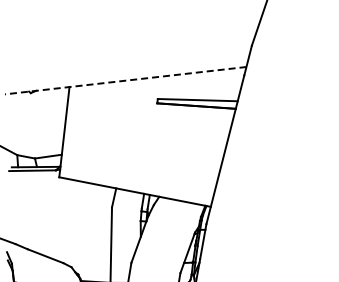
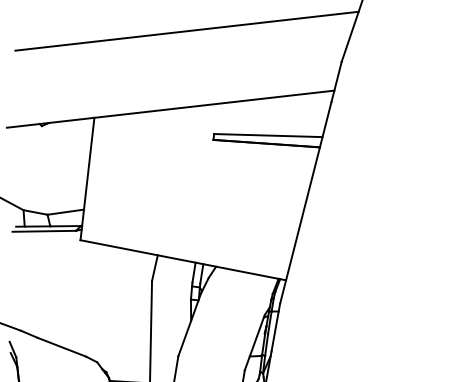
line: (137, 22) -> (186, 30), added
line: (125, 80) -> (170, 108), dashed -> solid

